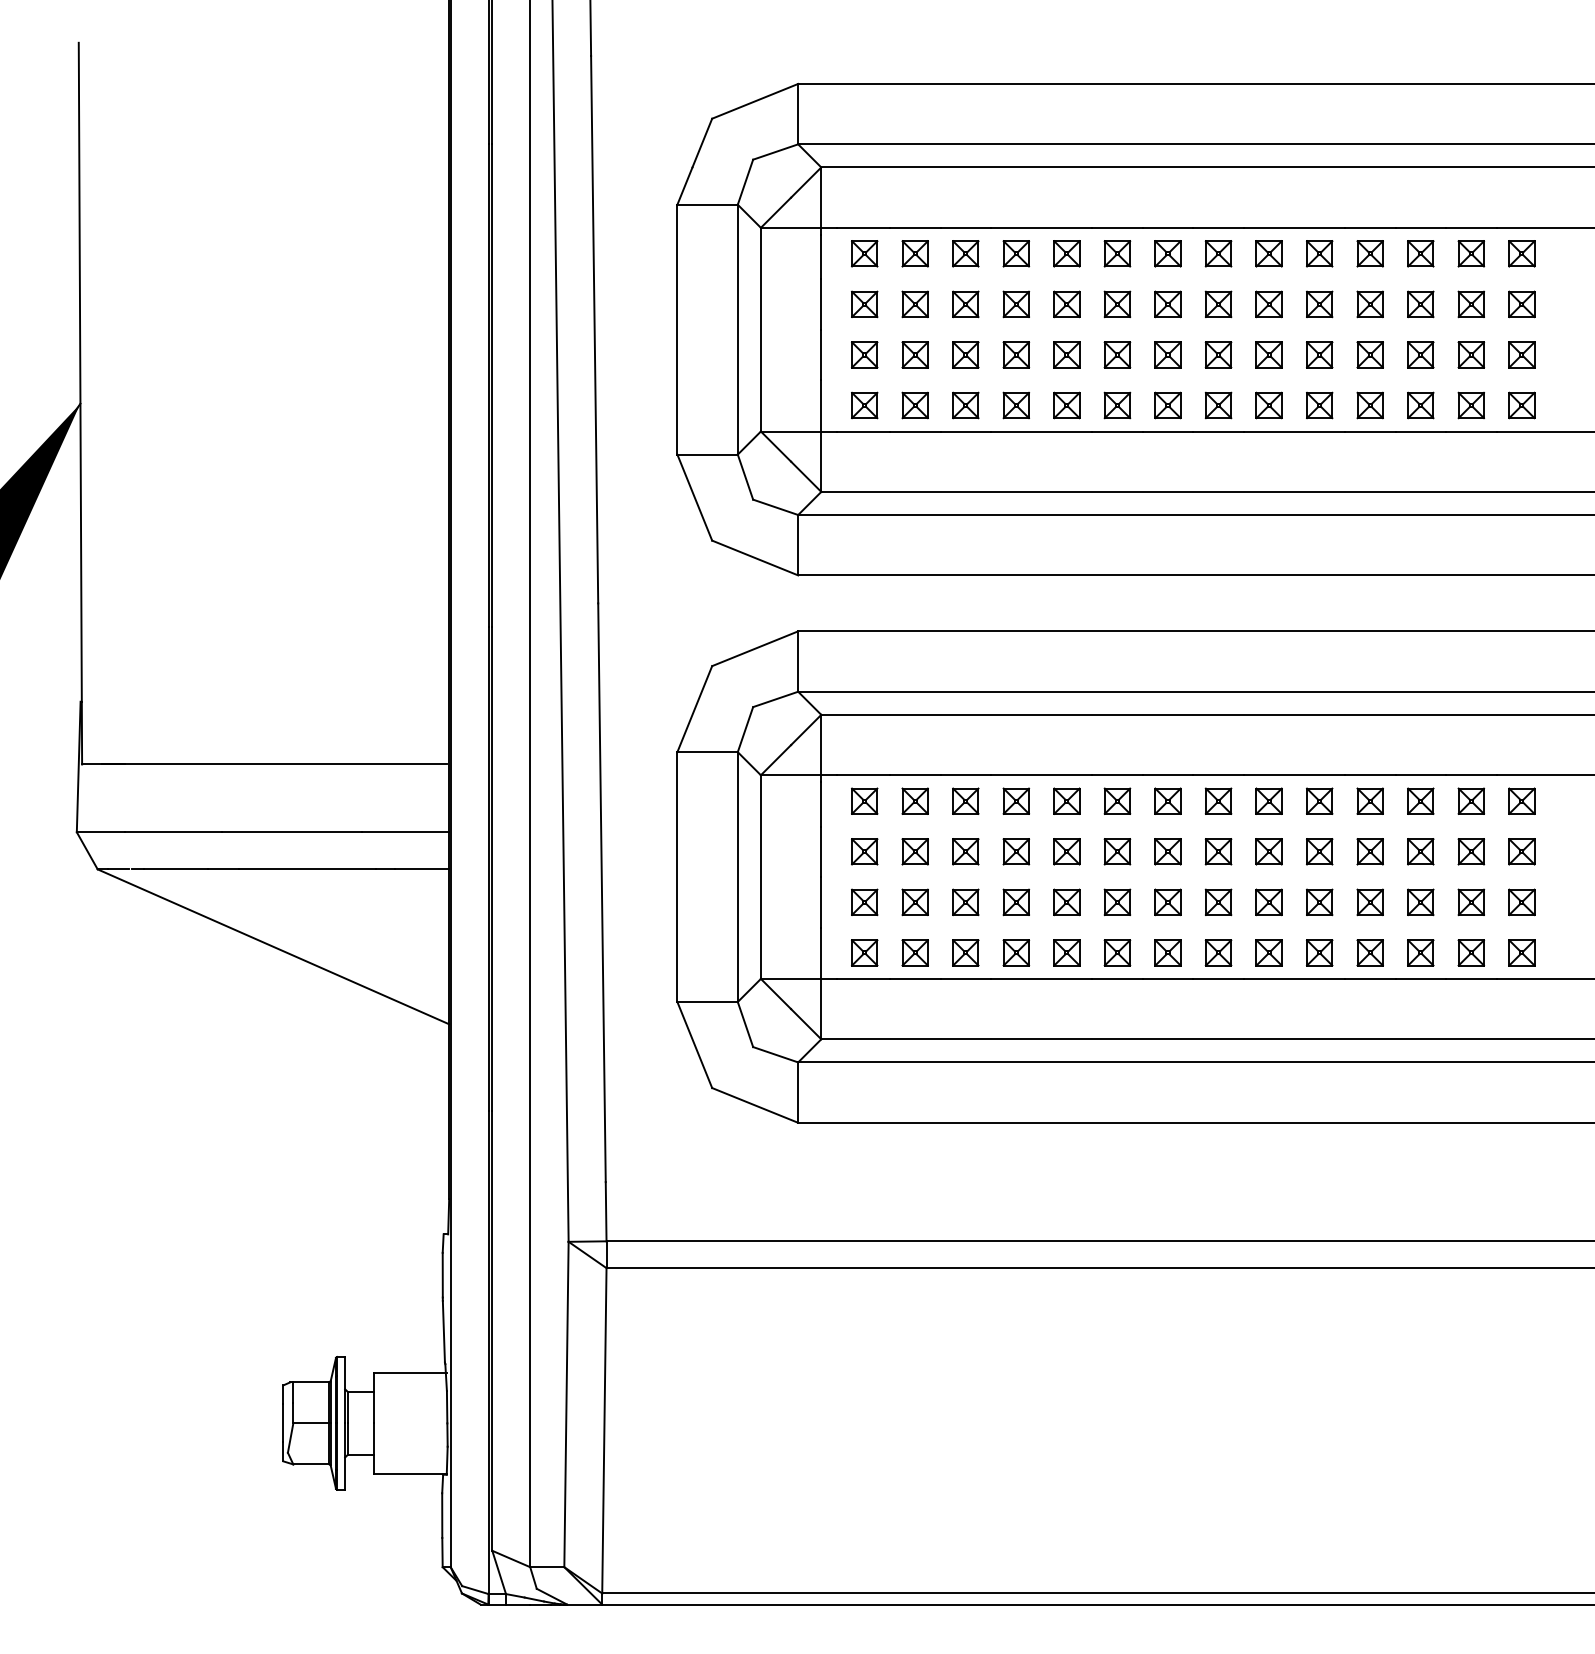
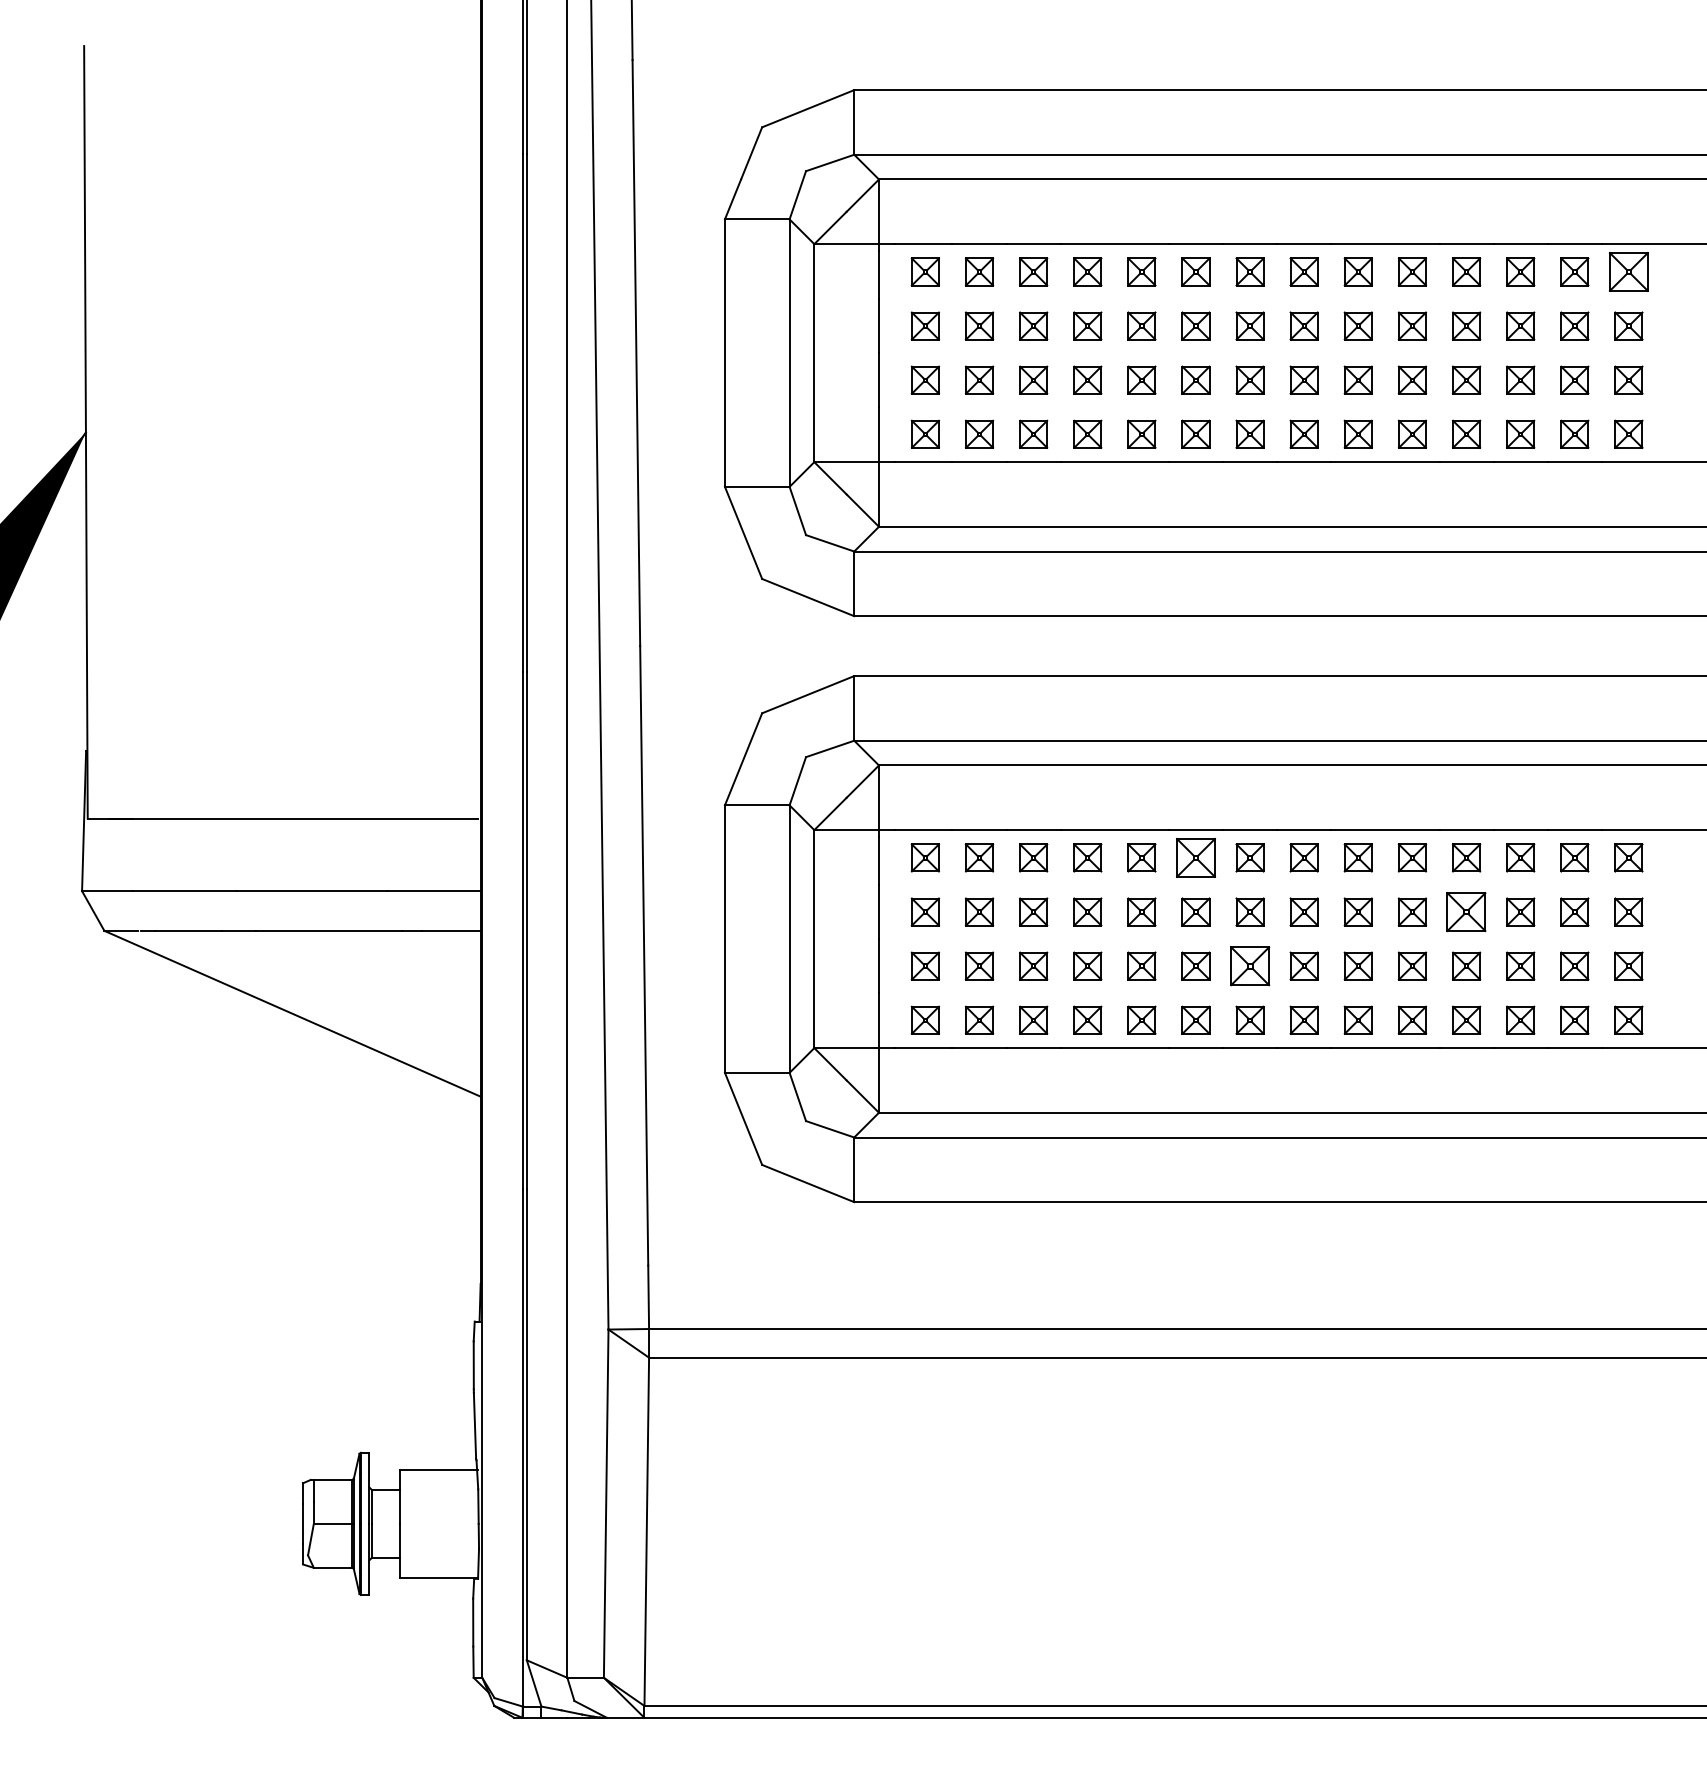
part: (1521, 253) -> (1628, 271), size x1.4
part: (1116, 800) -> (1195, 857), size x1.4
part: (1370, 851) -> (1466, 911), size x1.4
part: (1167, 901) -> (1249, 965), size x1.4

